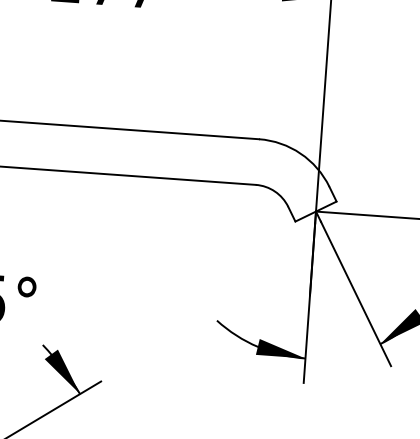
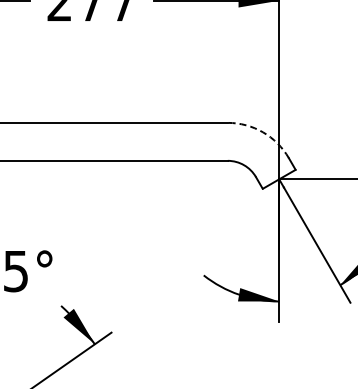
arc: (301, 153) -> (263, 132), solid -> dashed

